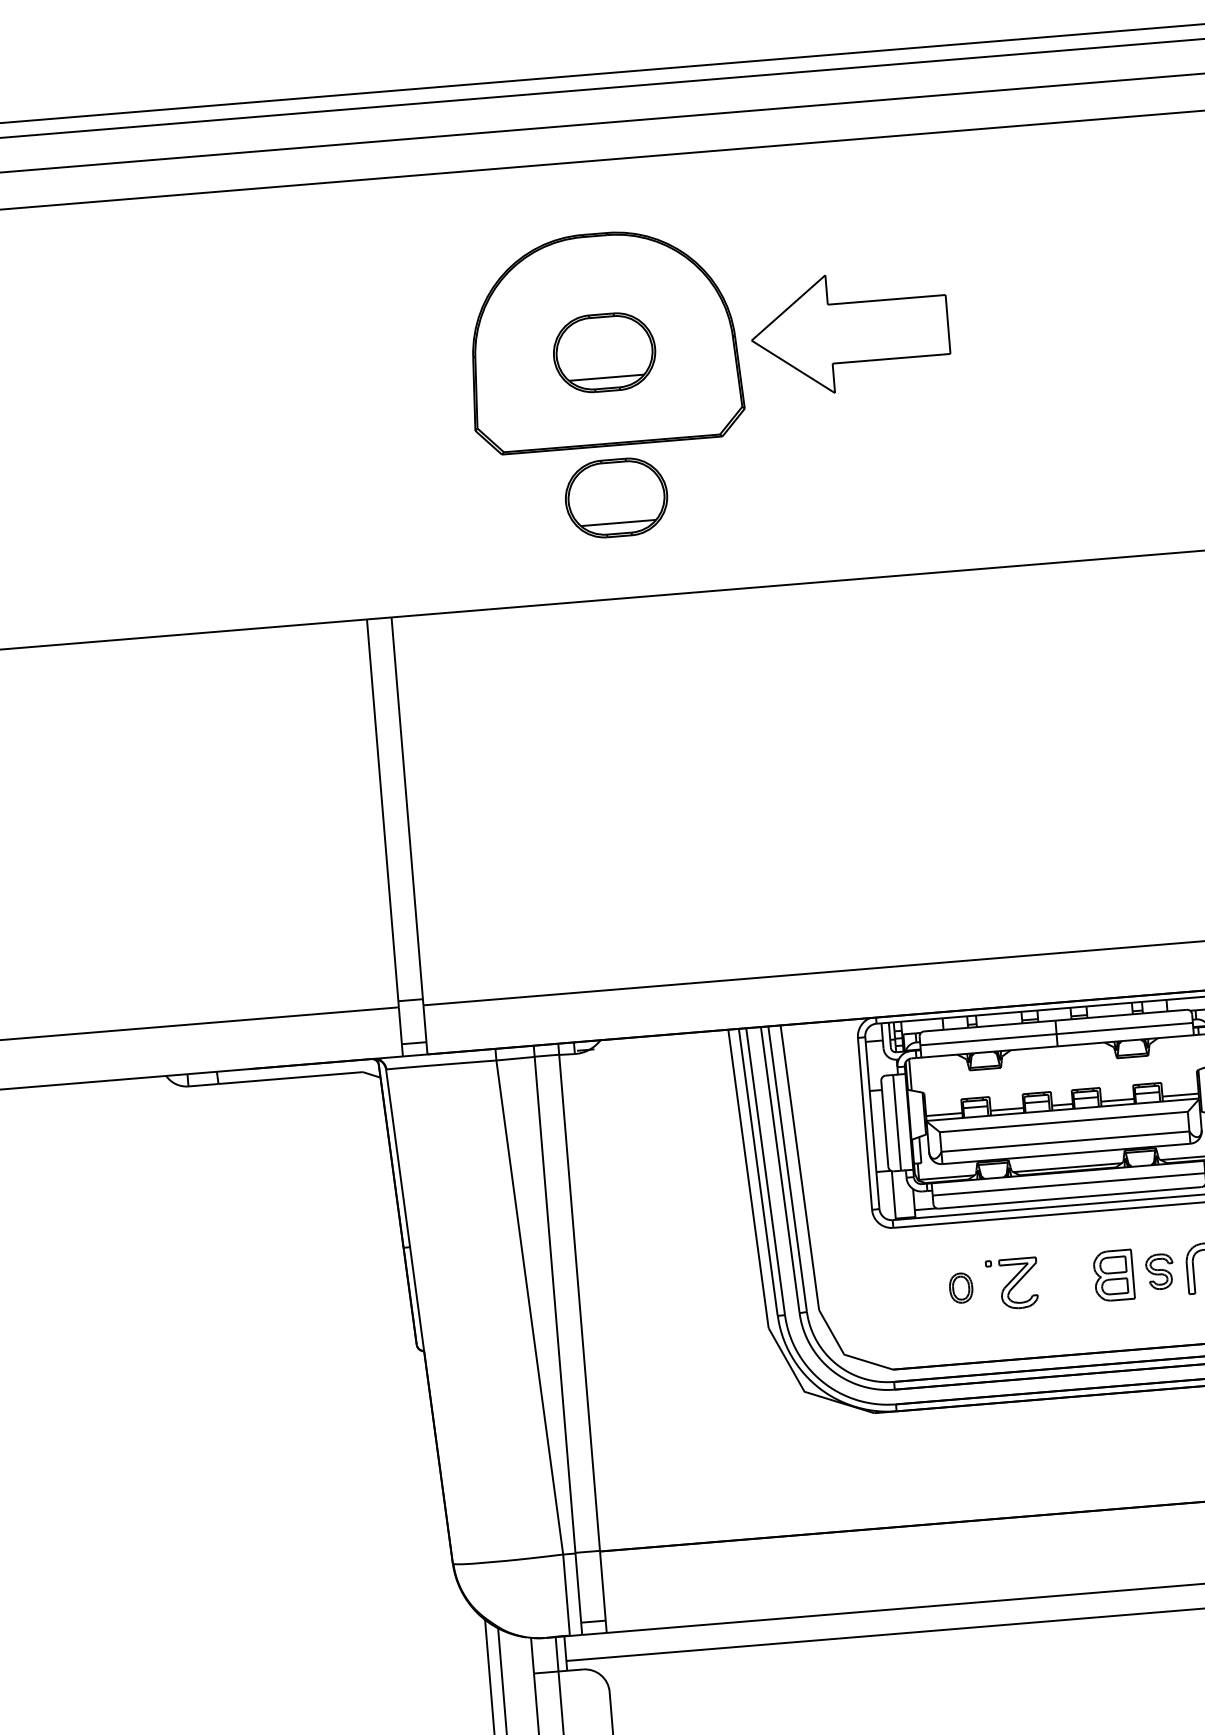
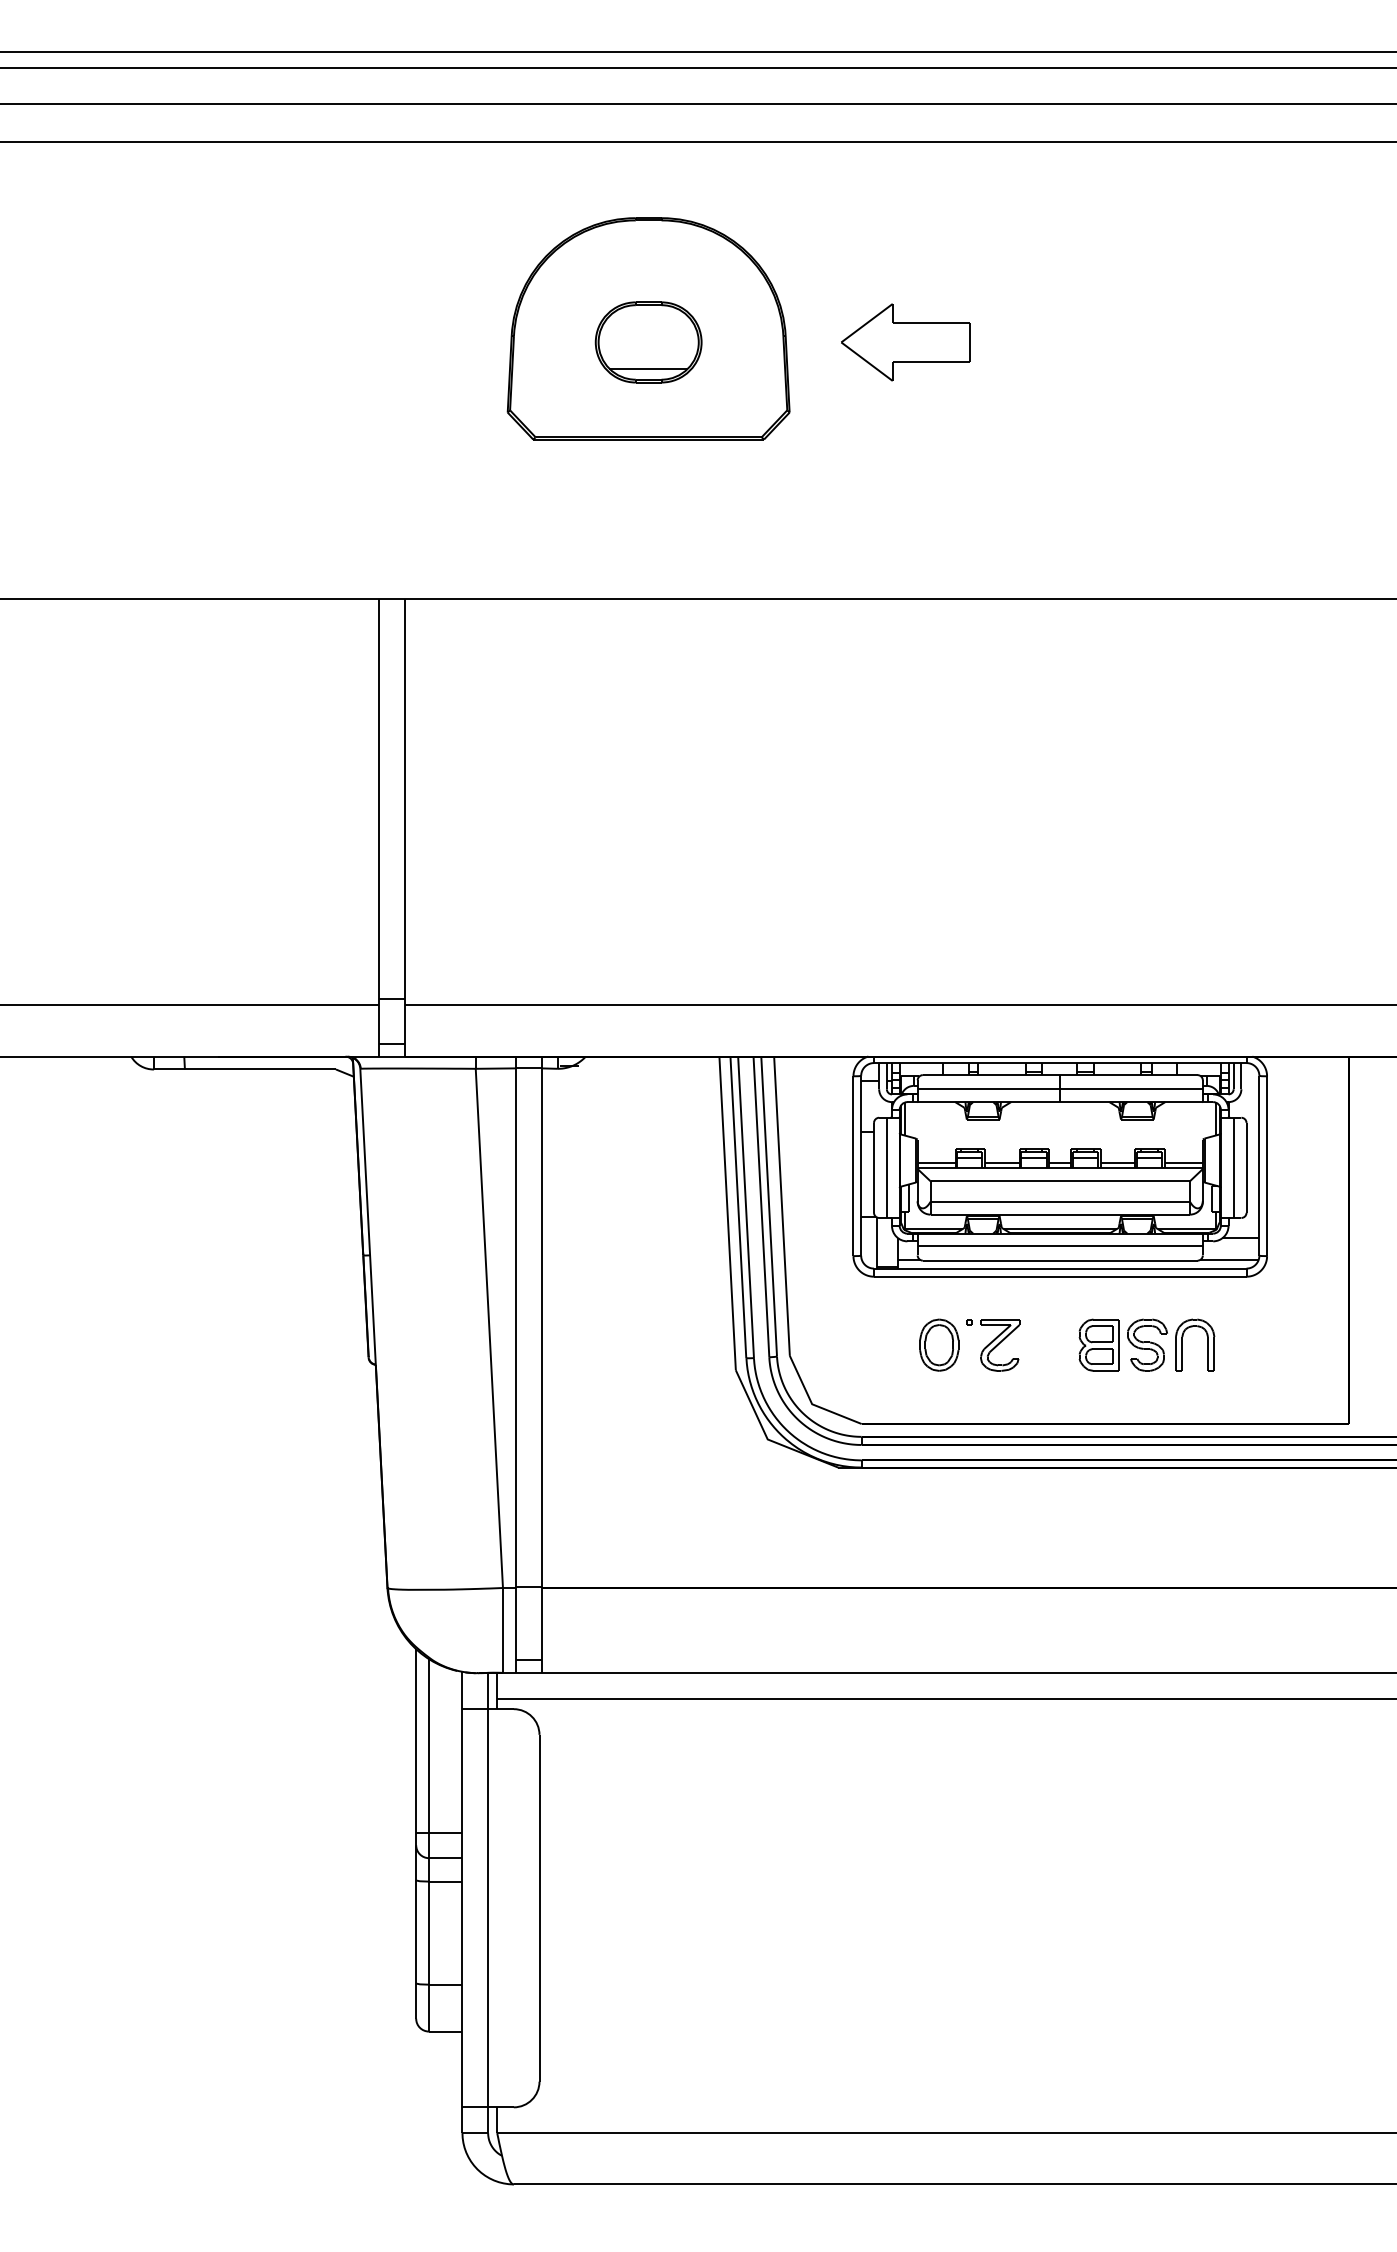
part: (850, 332) -> (905, 342), size x0.62
part: (616, 498) -> (648, 494), removed
part: (1160, 1271) -> (1147, 1344), size x1.43
part: (961, 1287) -> (939, 1344), size x1.67

